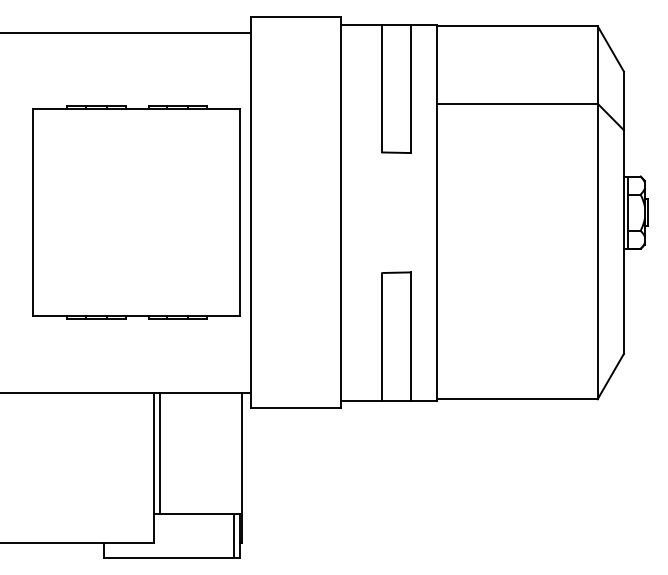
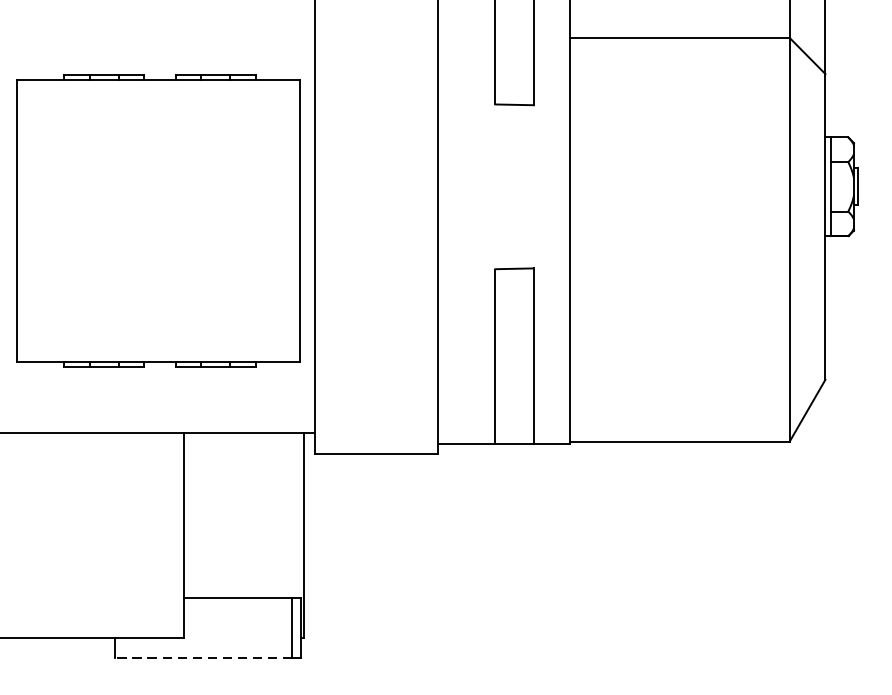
part: (136, 212) -> (159, 220), moved
line: (160, 452) -> (192, 514), removed
line: (169, 557) -> (204, 658), solid -> dashed

